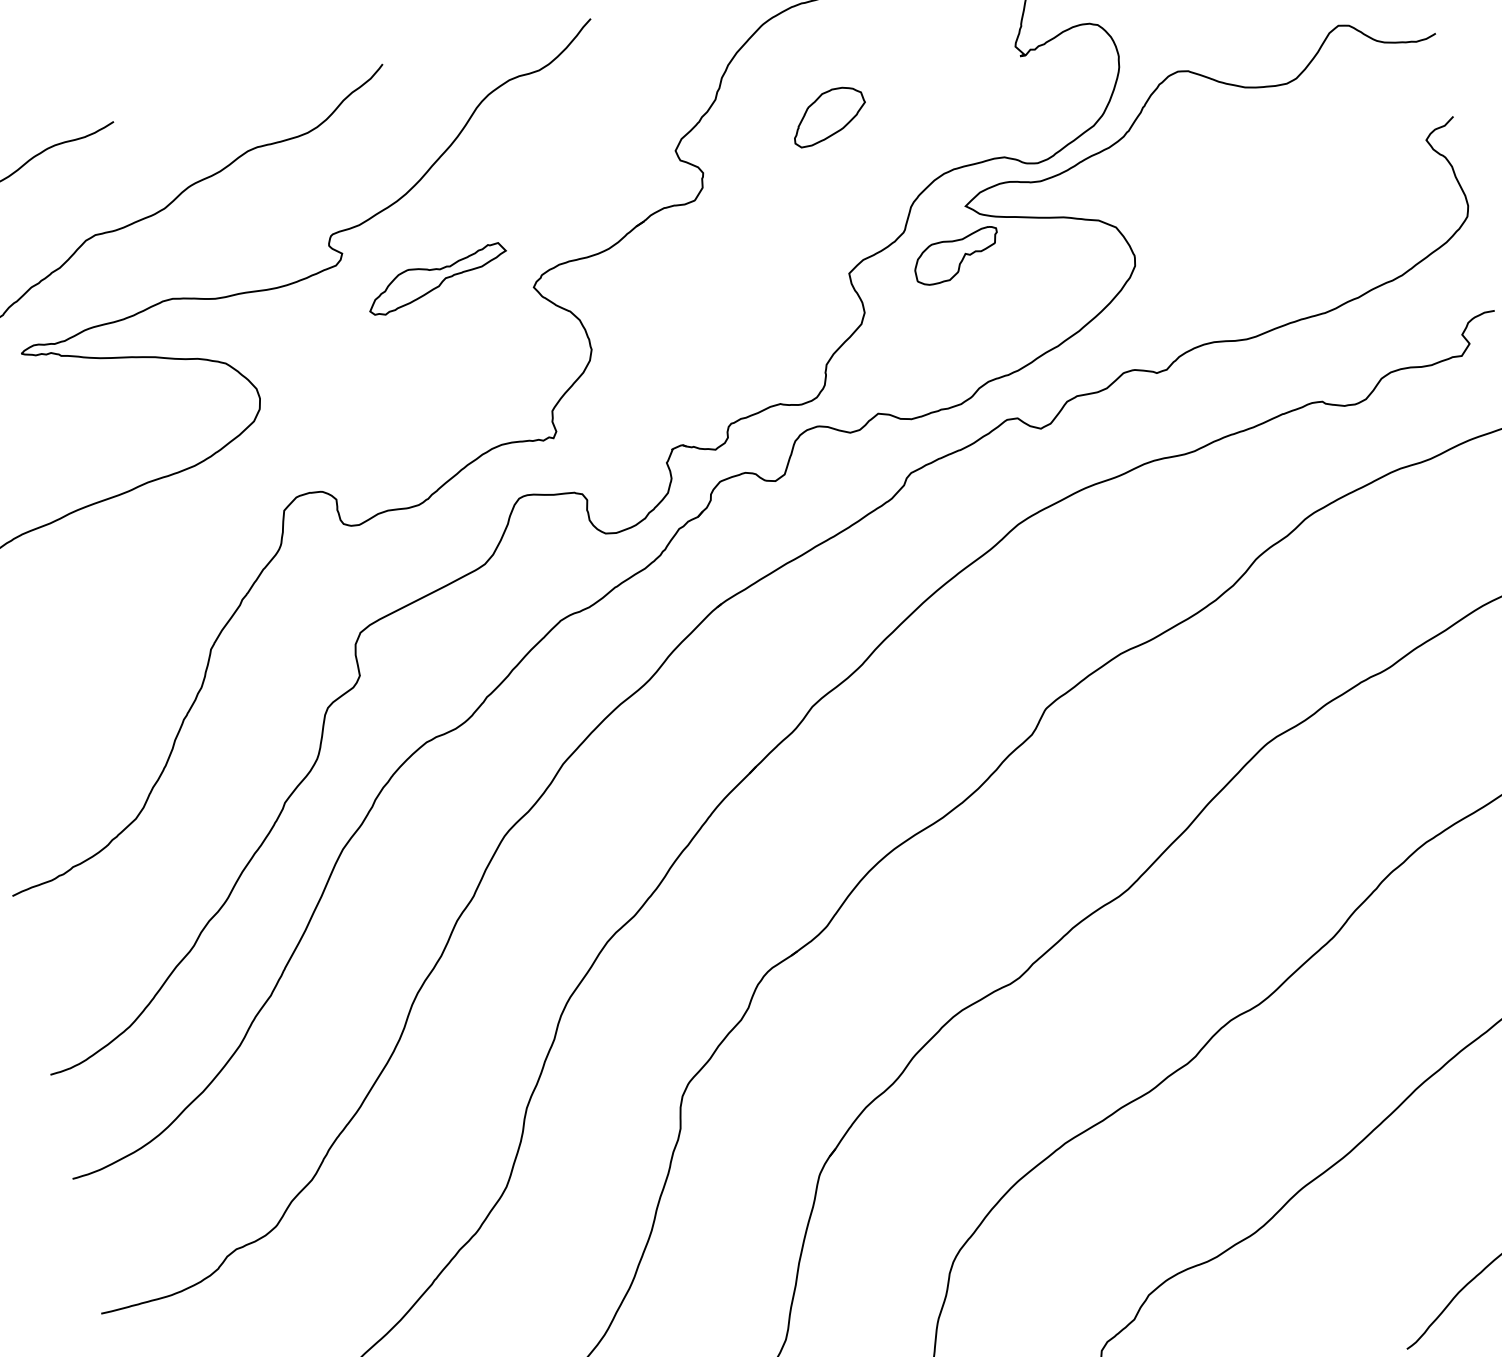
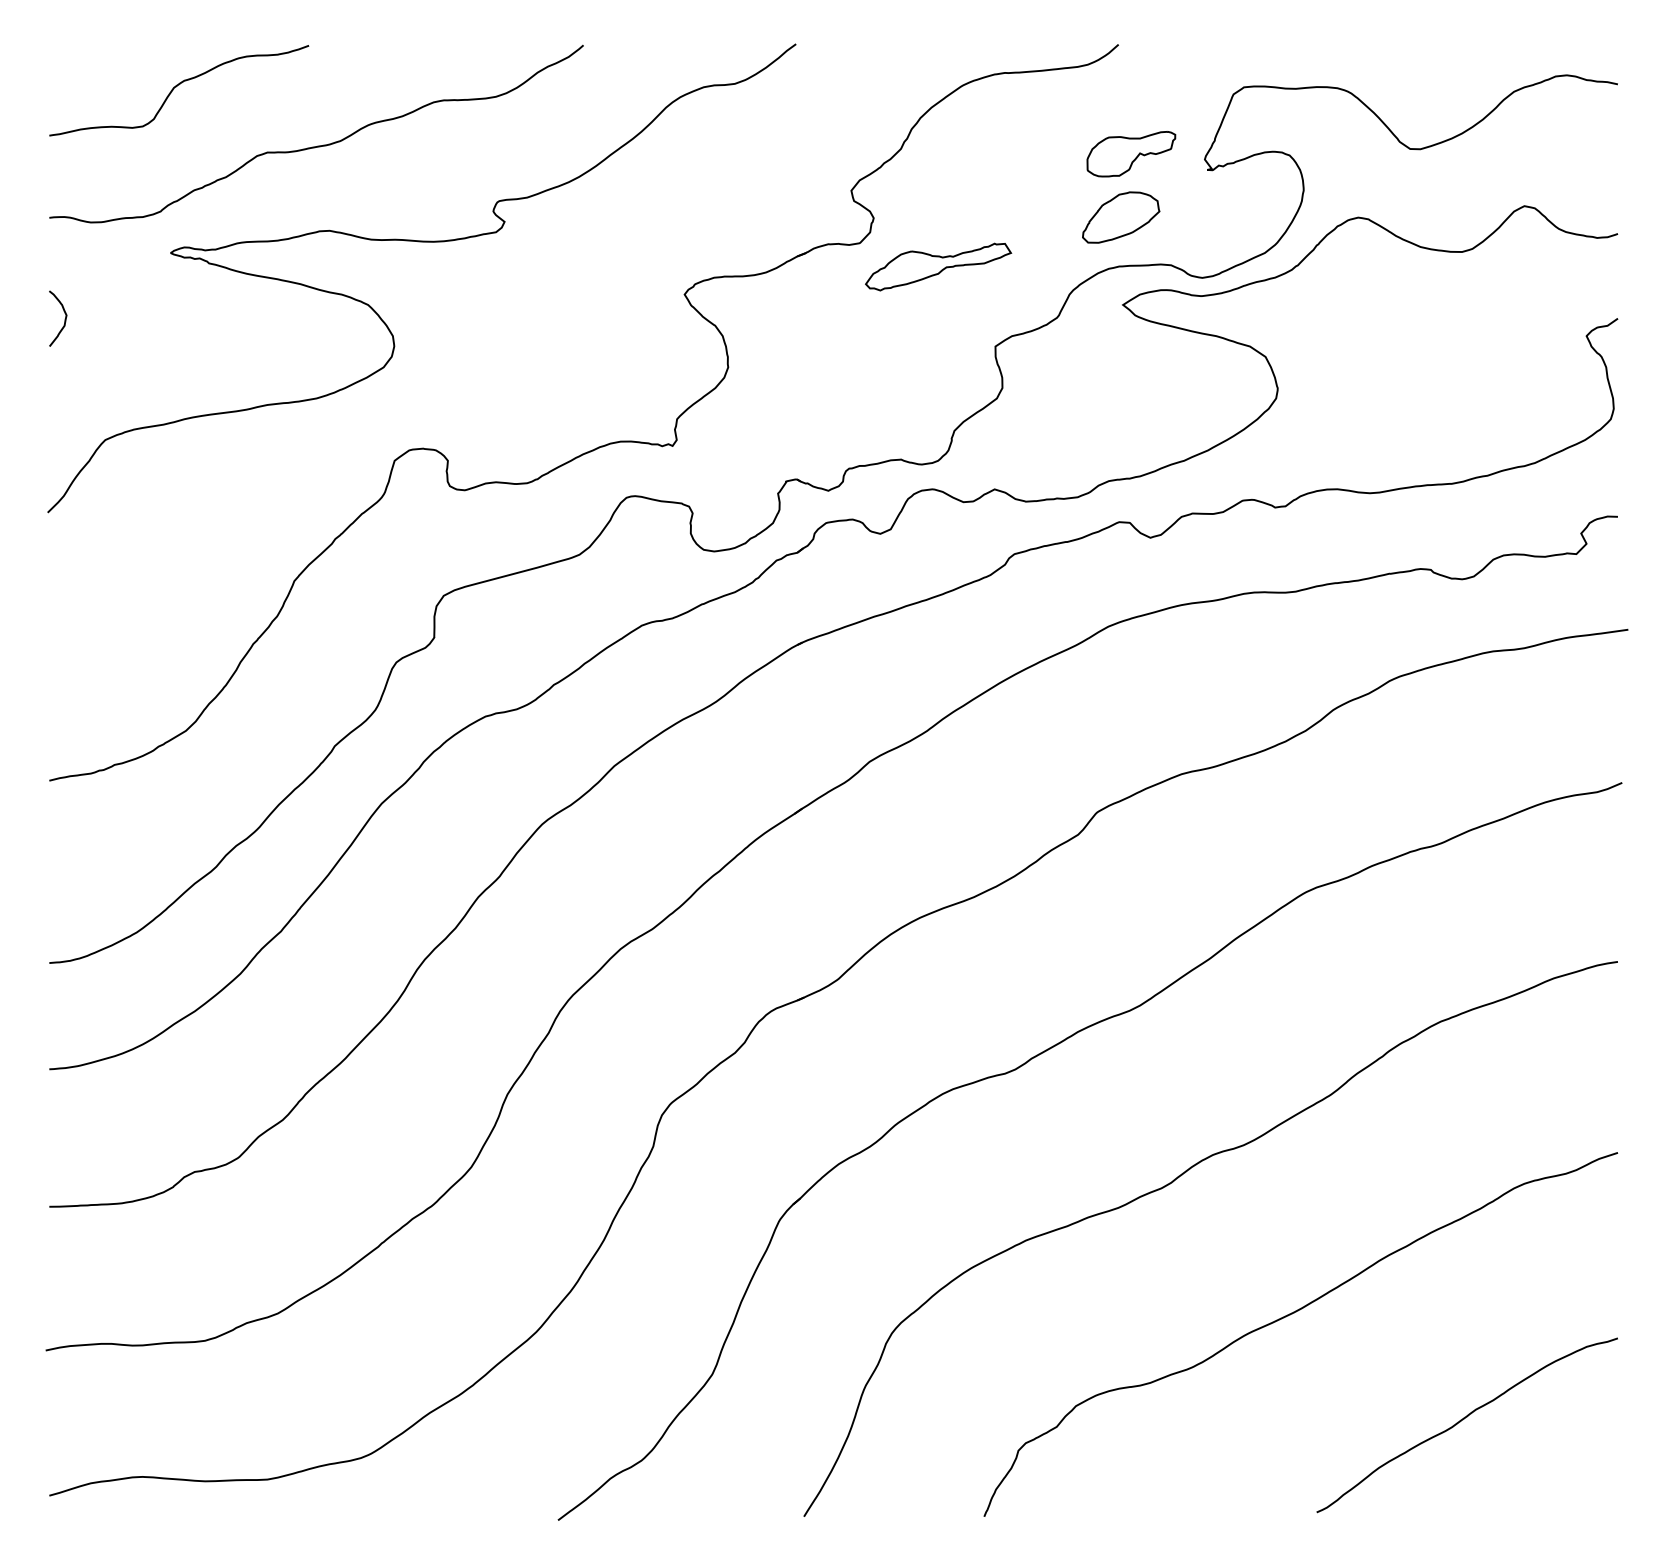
part: (829, 115) -> (1121, 217), moved
part: (957, 256) -> (1131, 154), moved
part: (437, 279) -> (938, 266), moved

